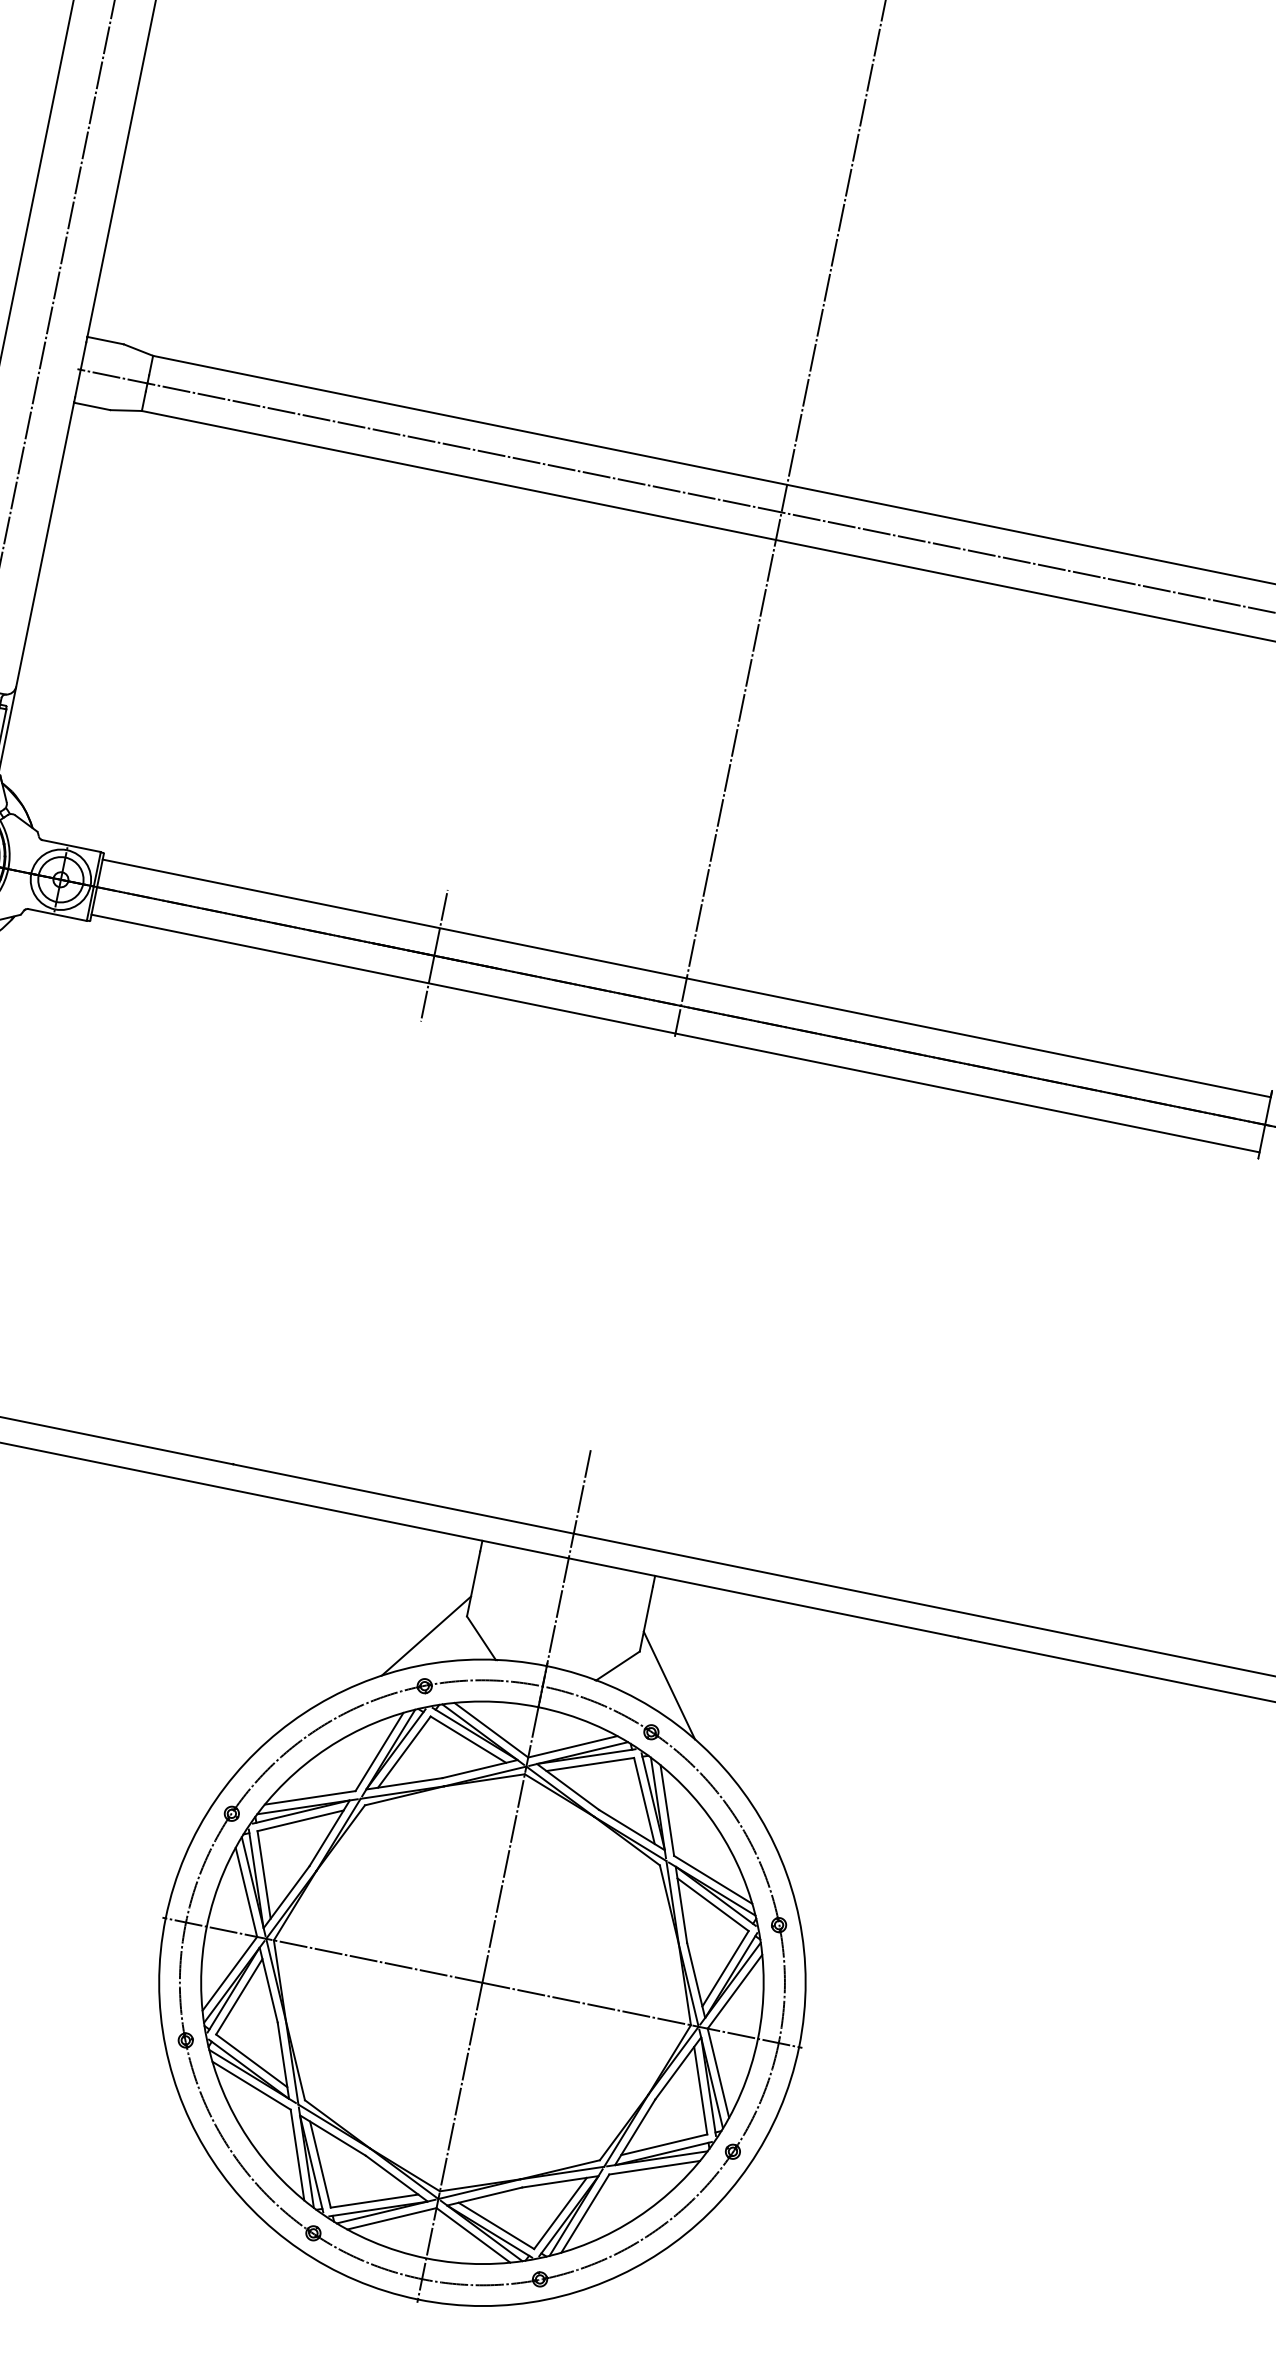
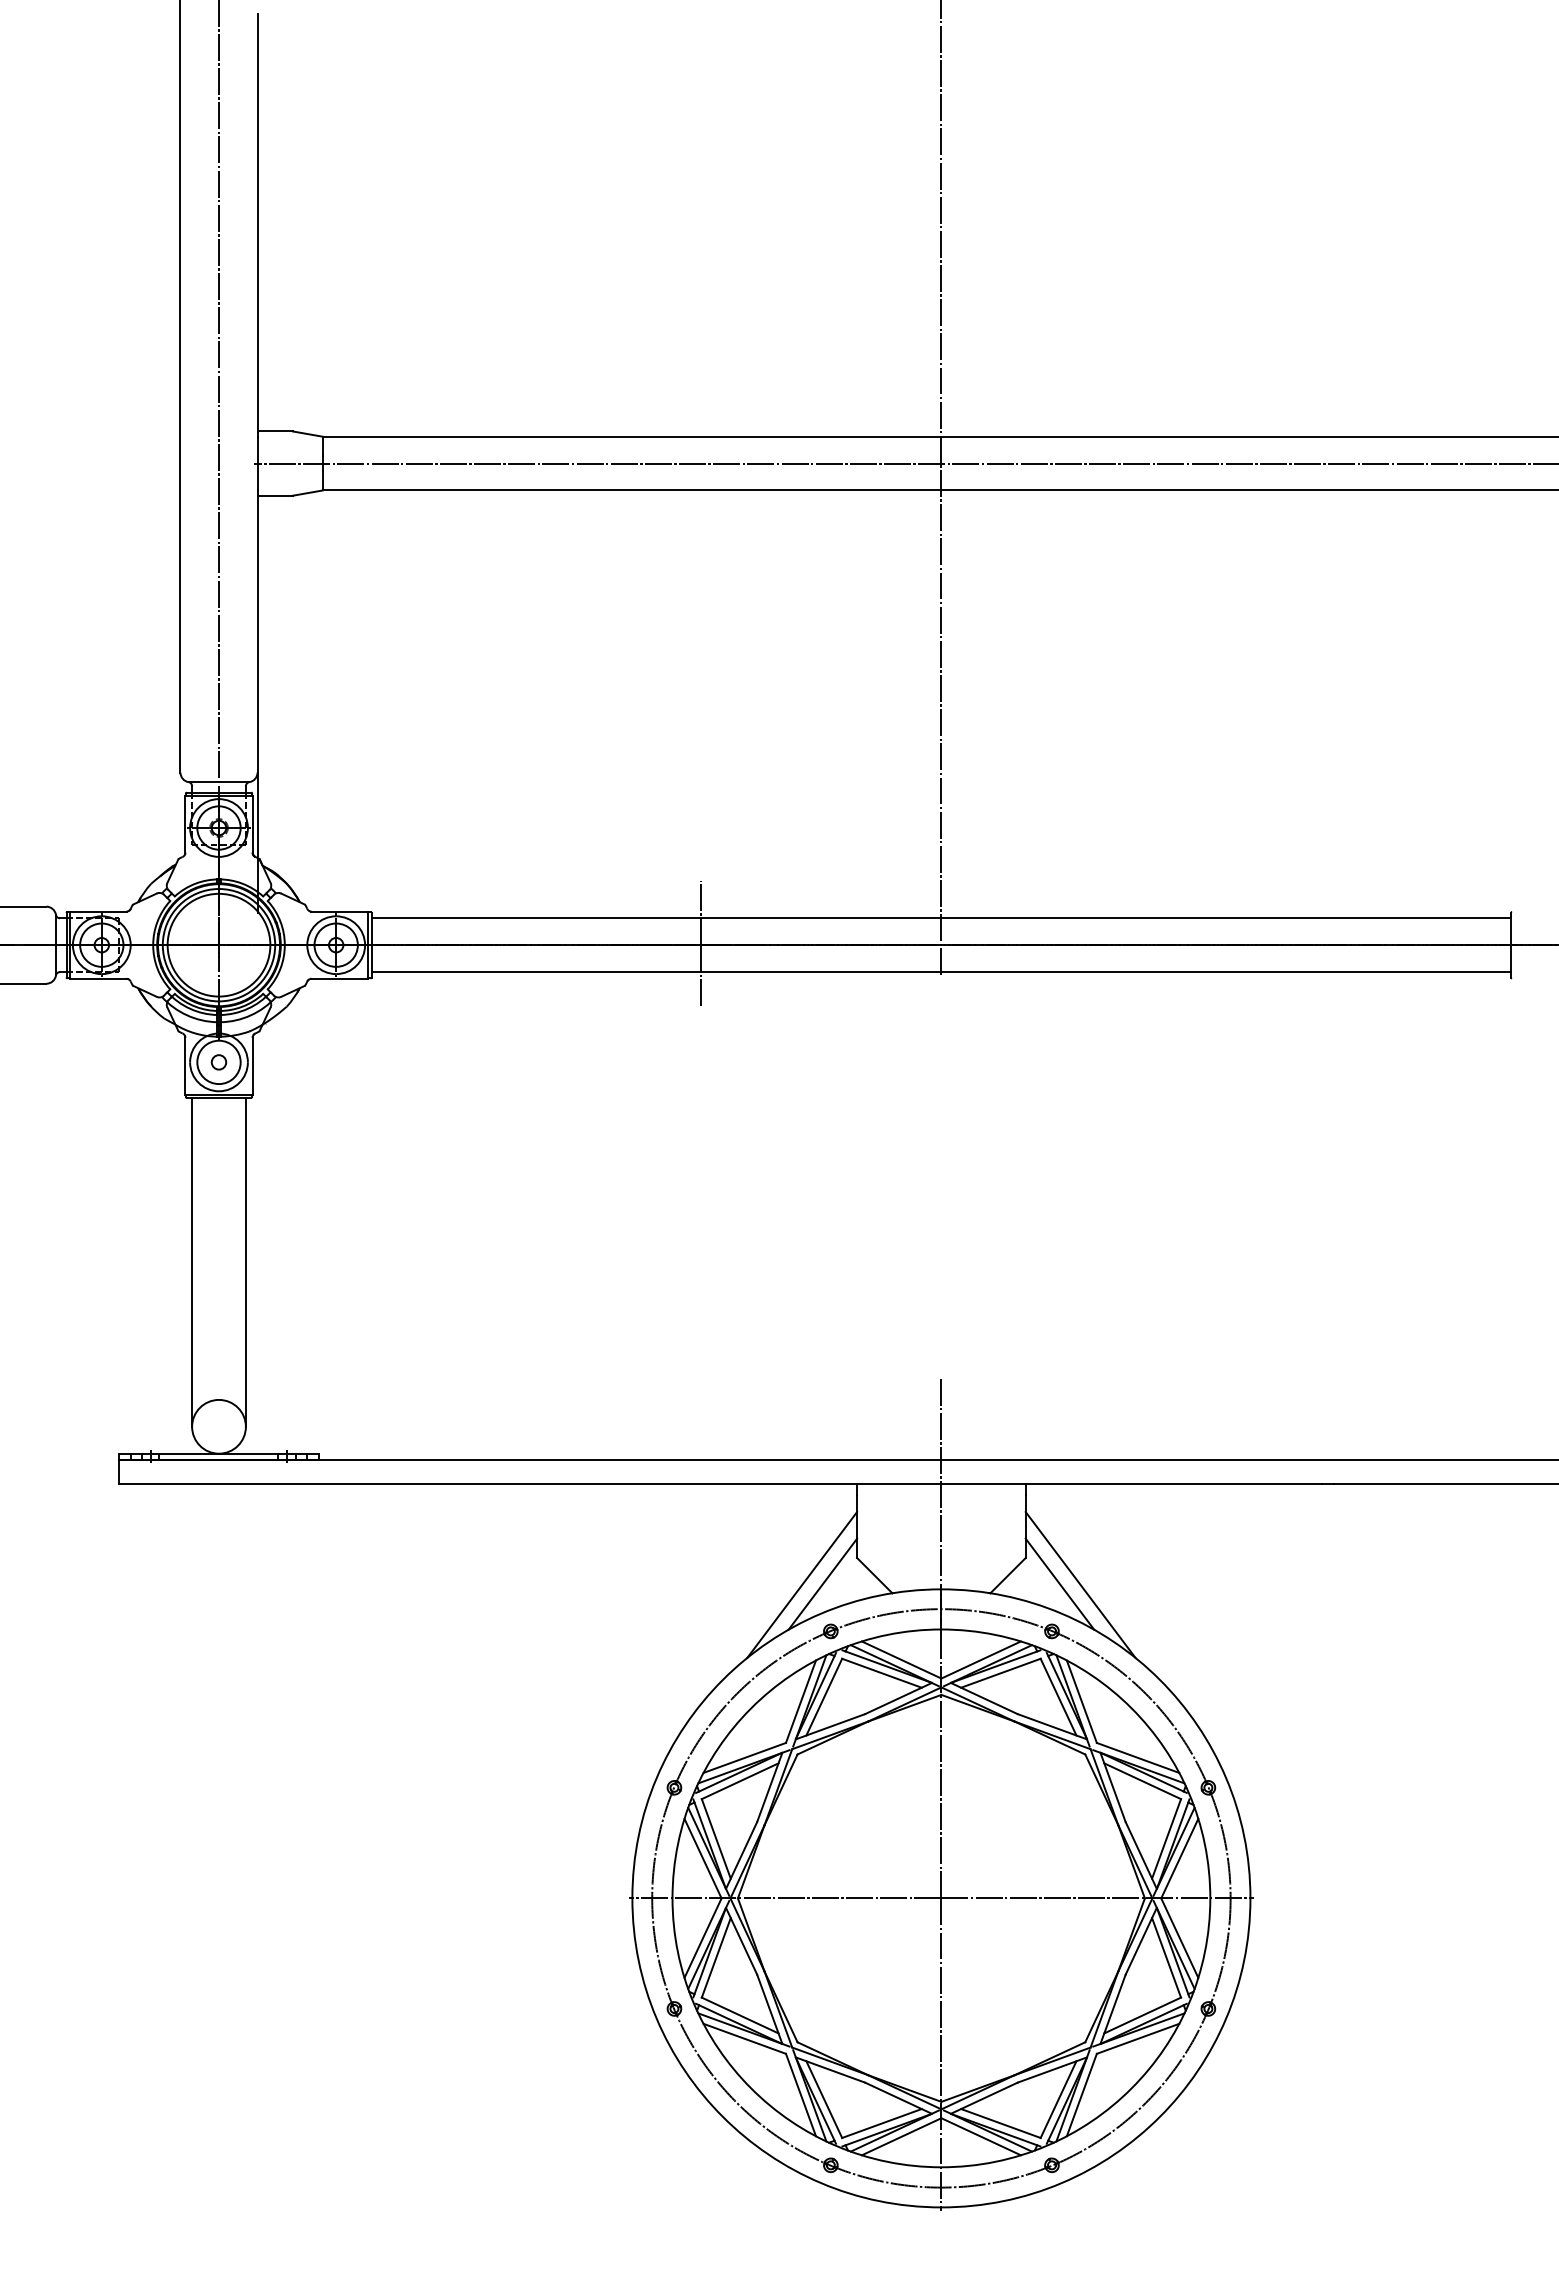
line: (405, 1632) -> (802, 1584), added
line: (690, 1690) -> (1080, 1584), added

